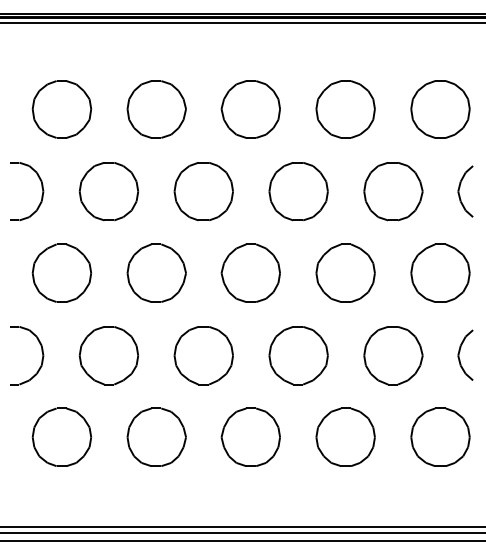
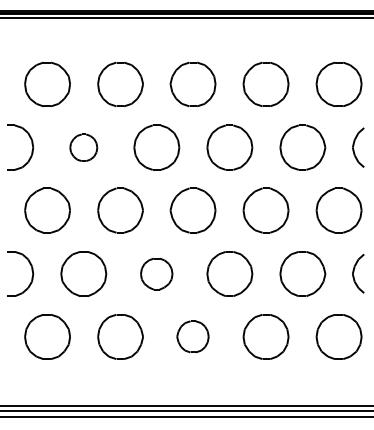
part: (108, 191) -> (83, 147), size x0.6
part: (203, 355) -> (156, 273), size x0.7
part: (250, 436) -> (192, 336), size x0.7

